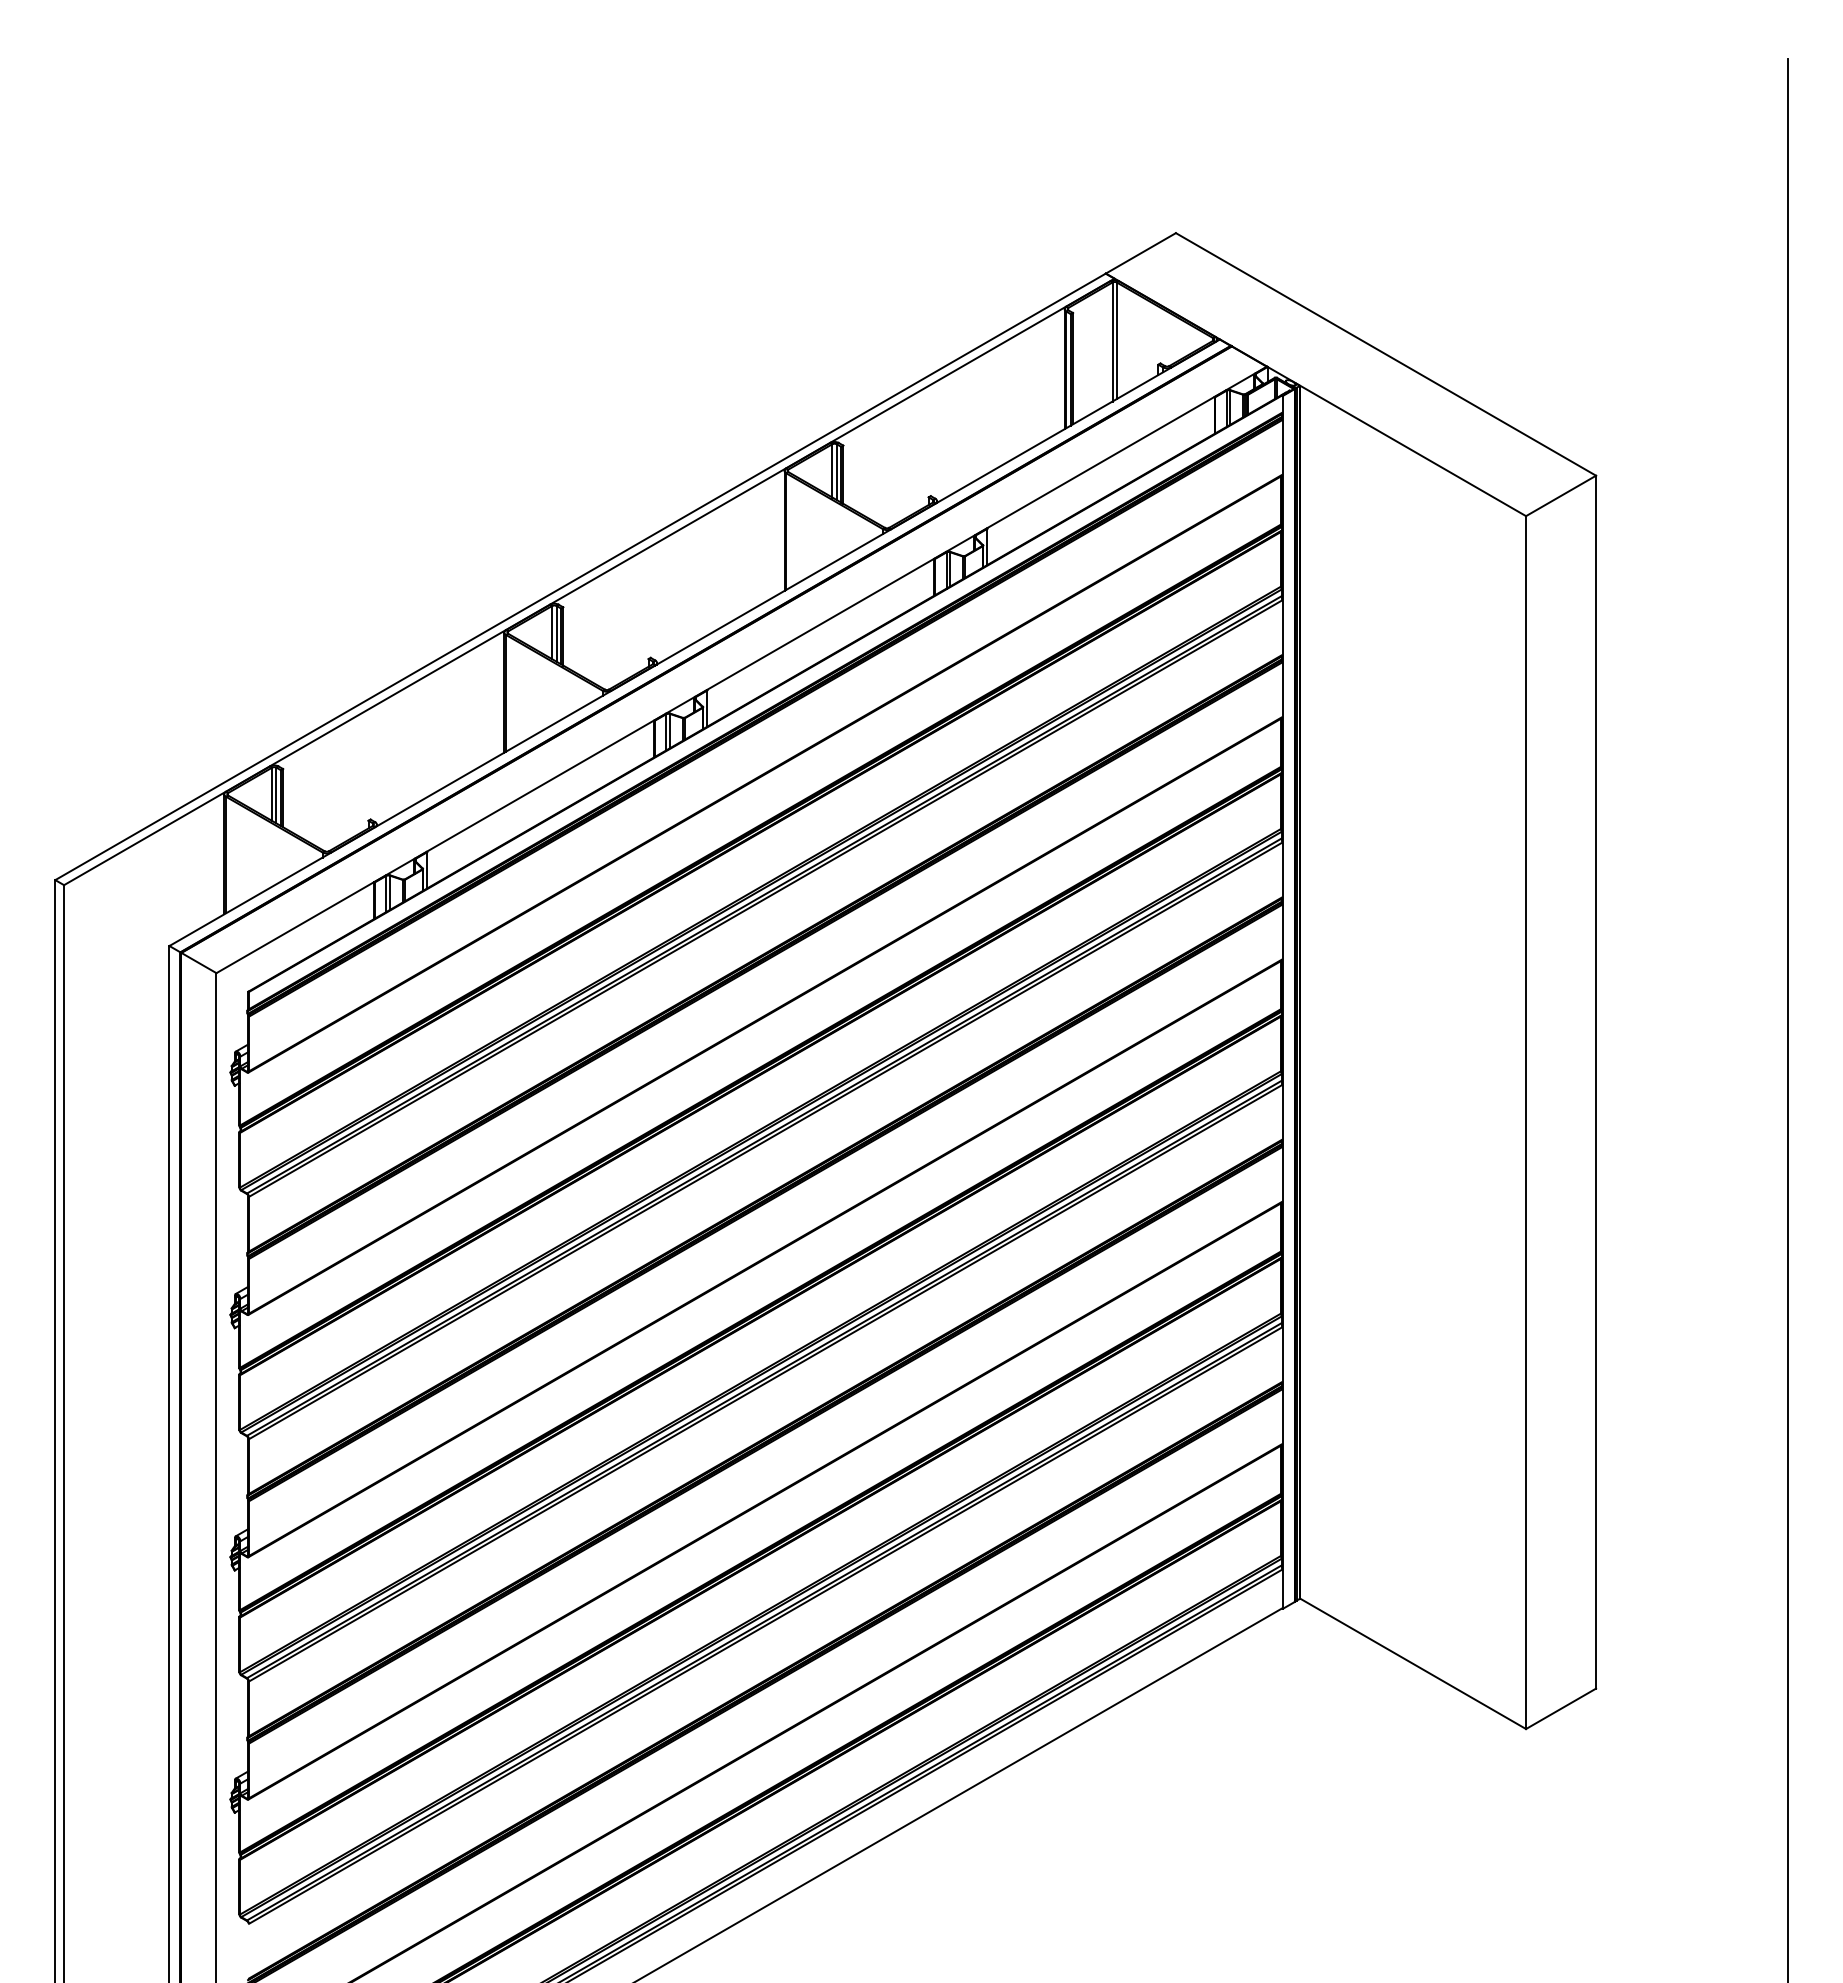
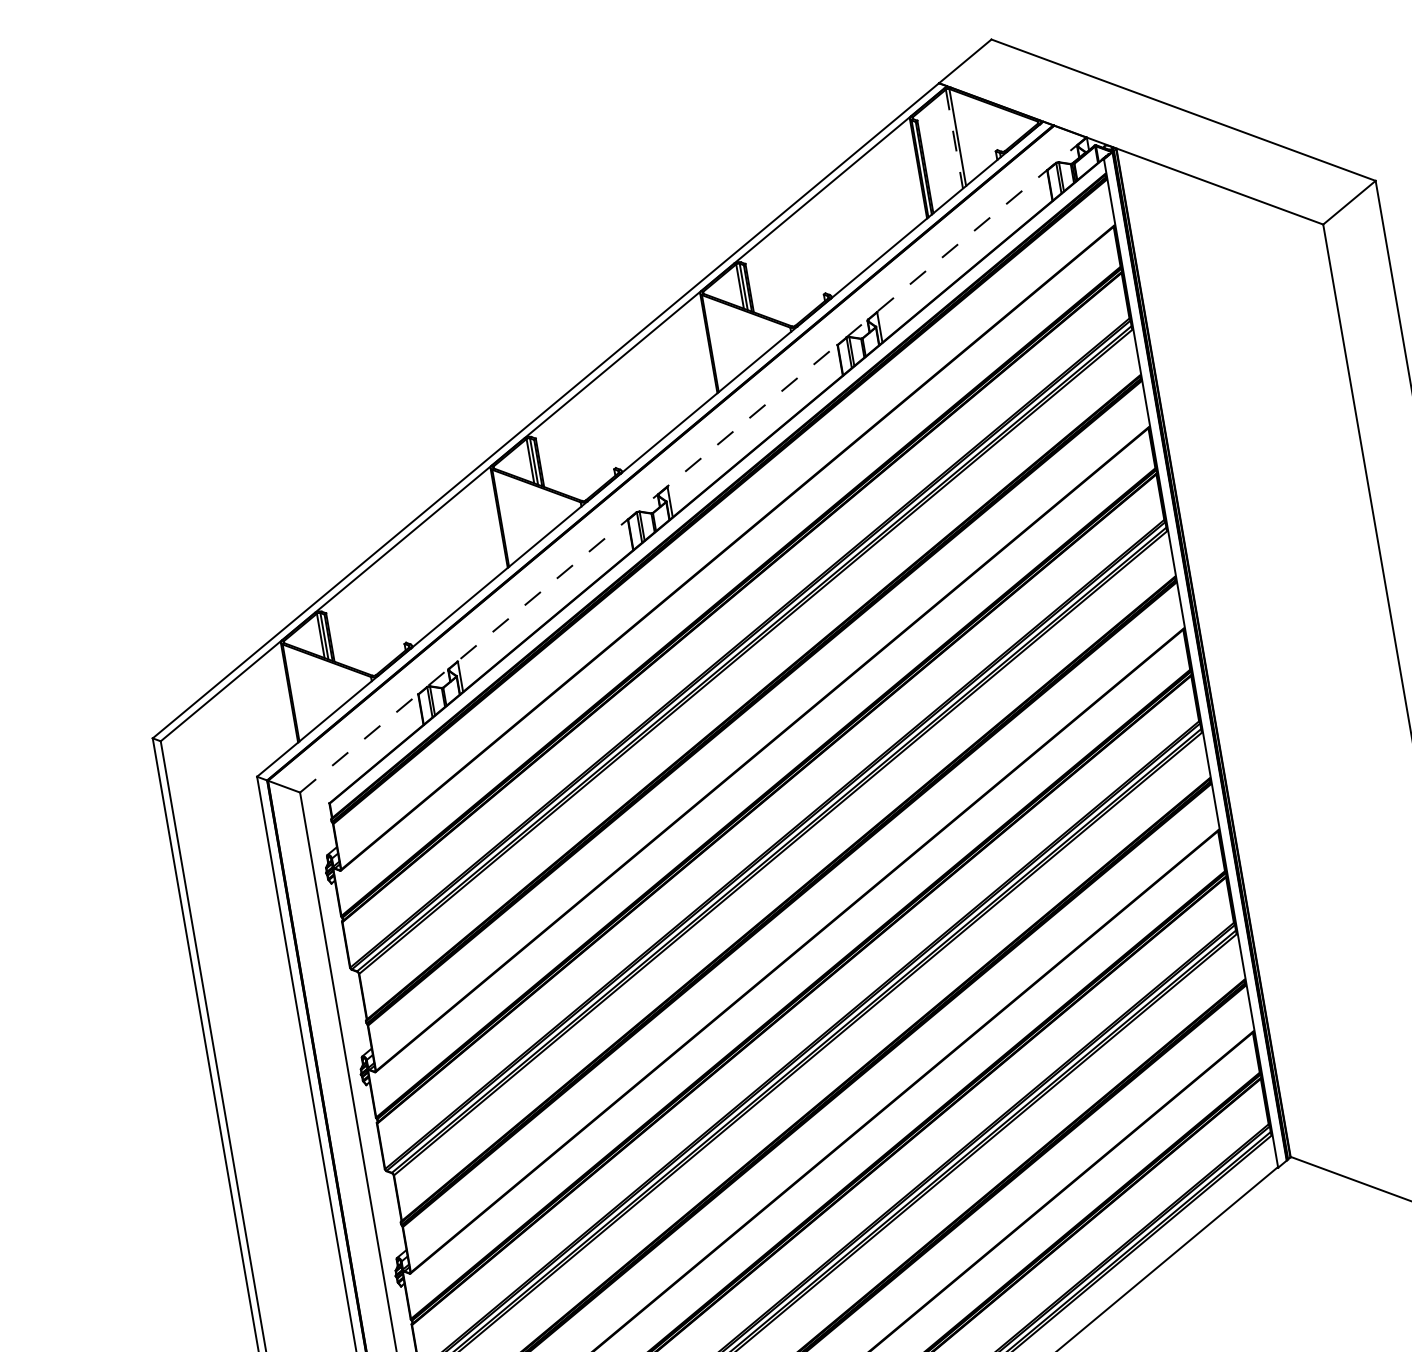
line: (1112, 341) -> (954, 138), solid -> dashed
line: (742, 669) -> (693, 464), solid -> dashed

